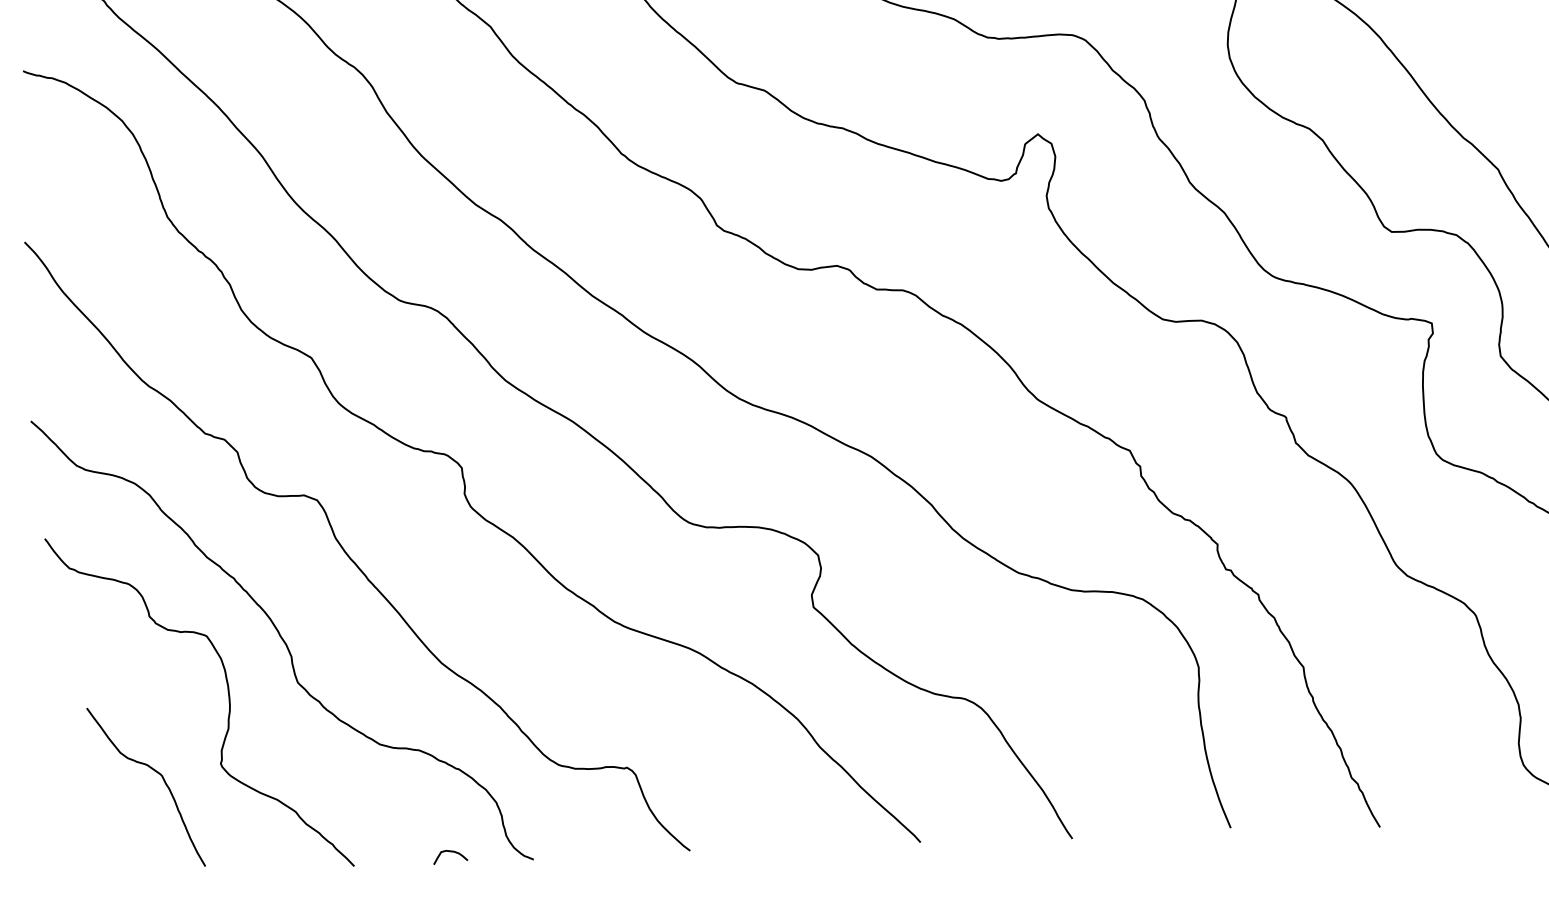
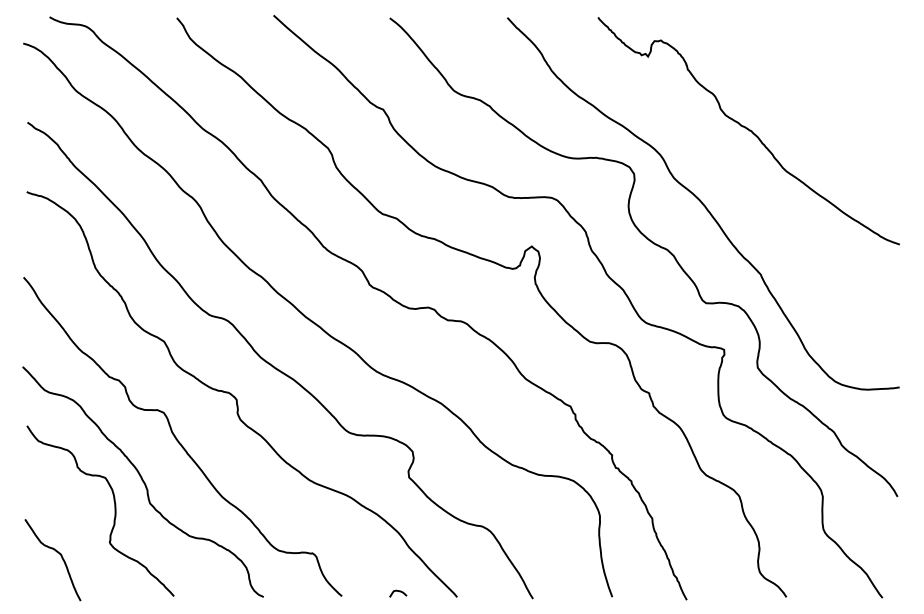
curve: (152, 771) -> (56, 552), moved
curve: (452, 854) -> (399, 592), moved

